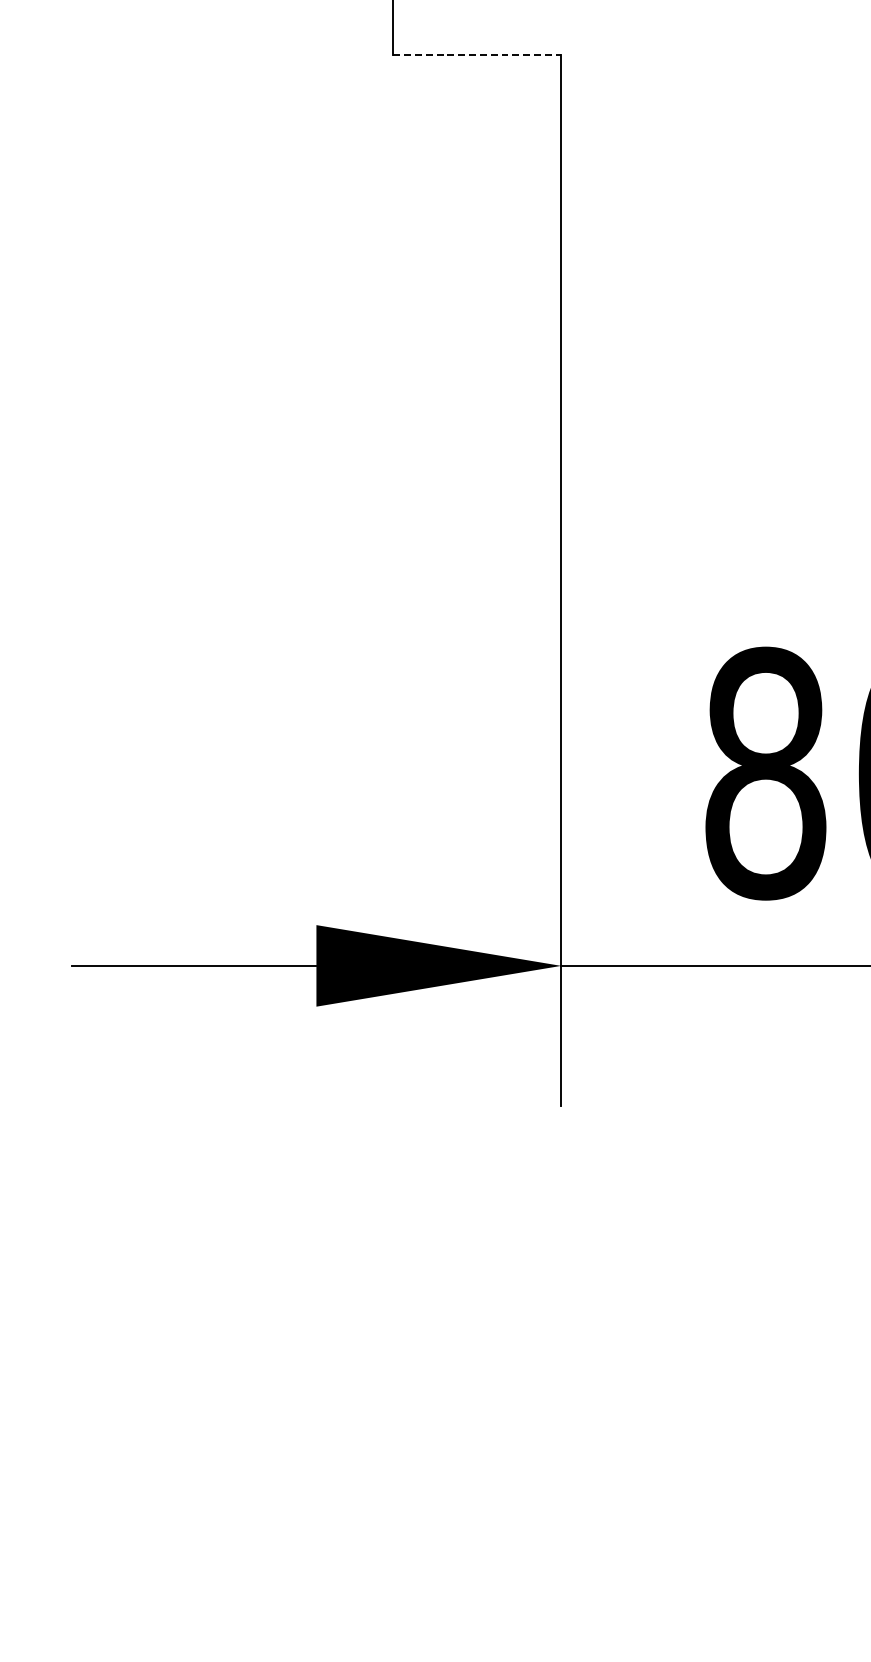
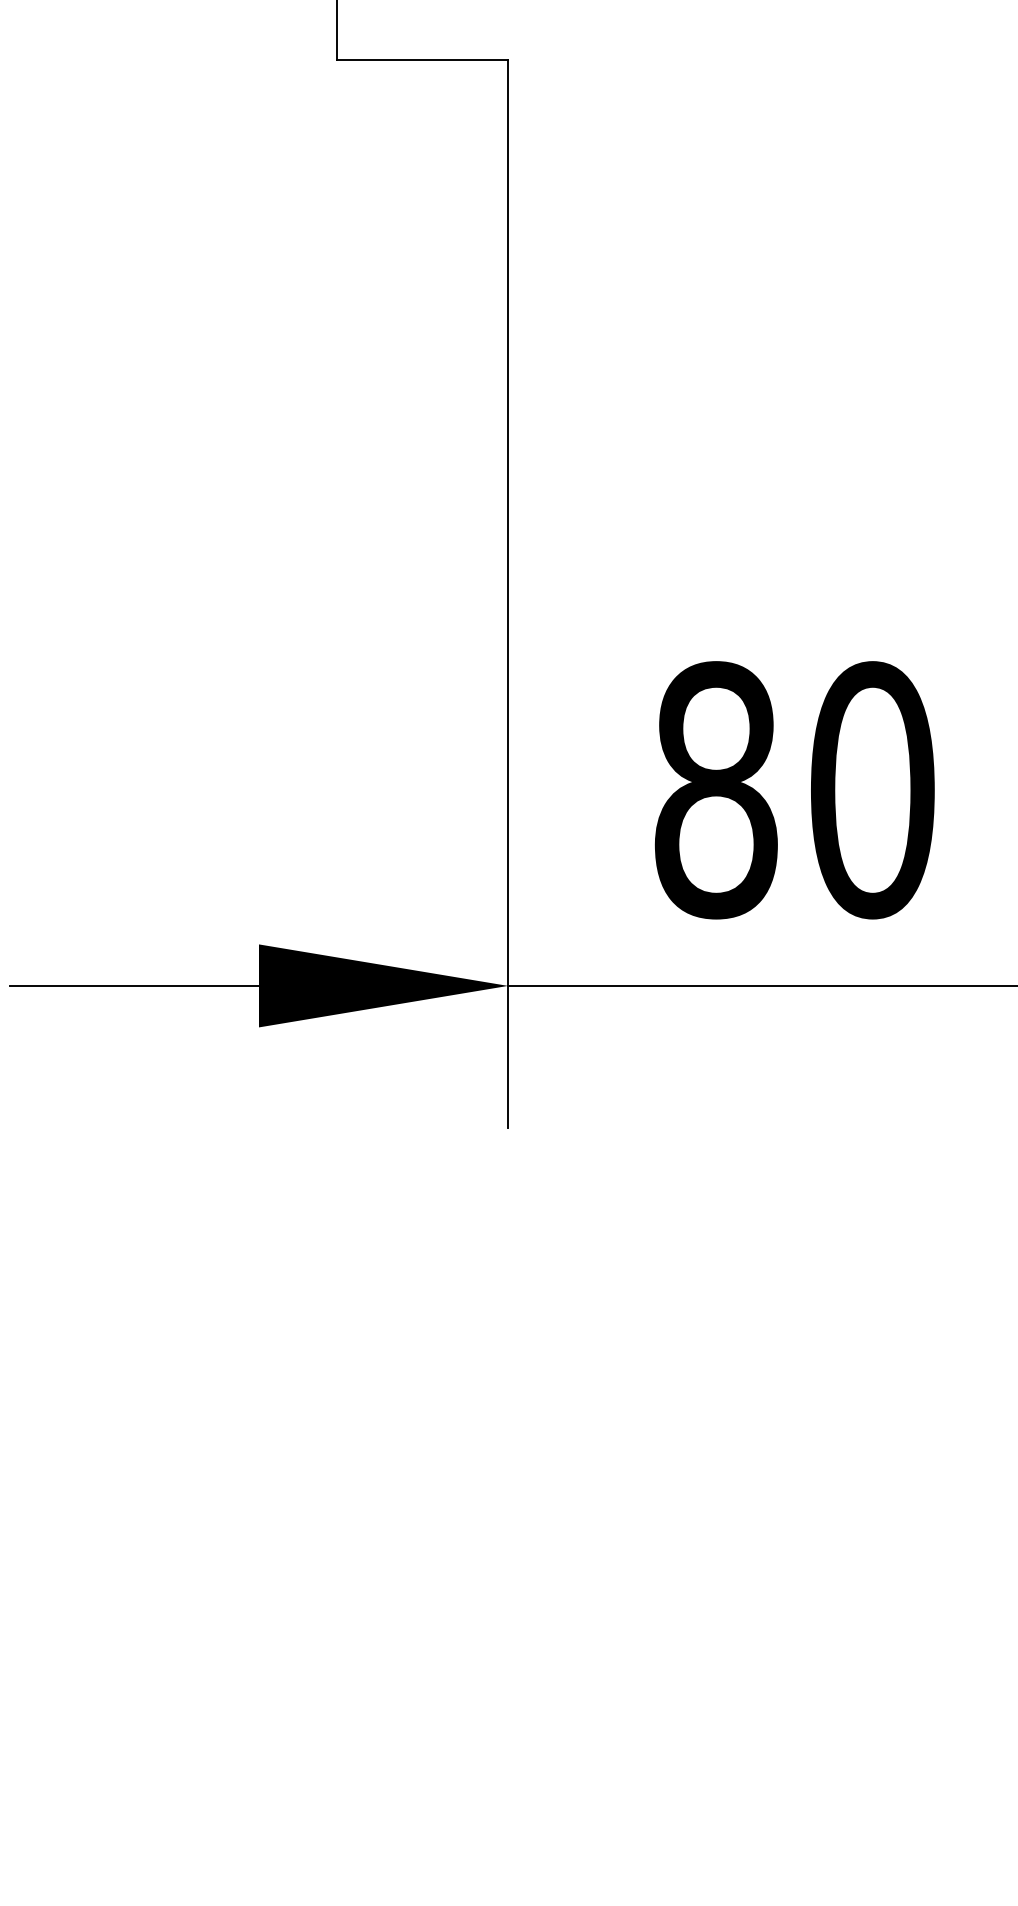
line: (478, 55) -> (423, 59), dashed -> solid

